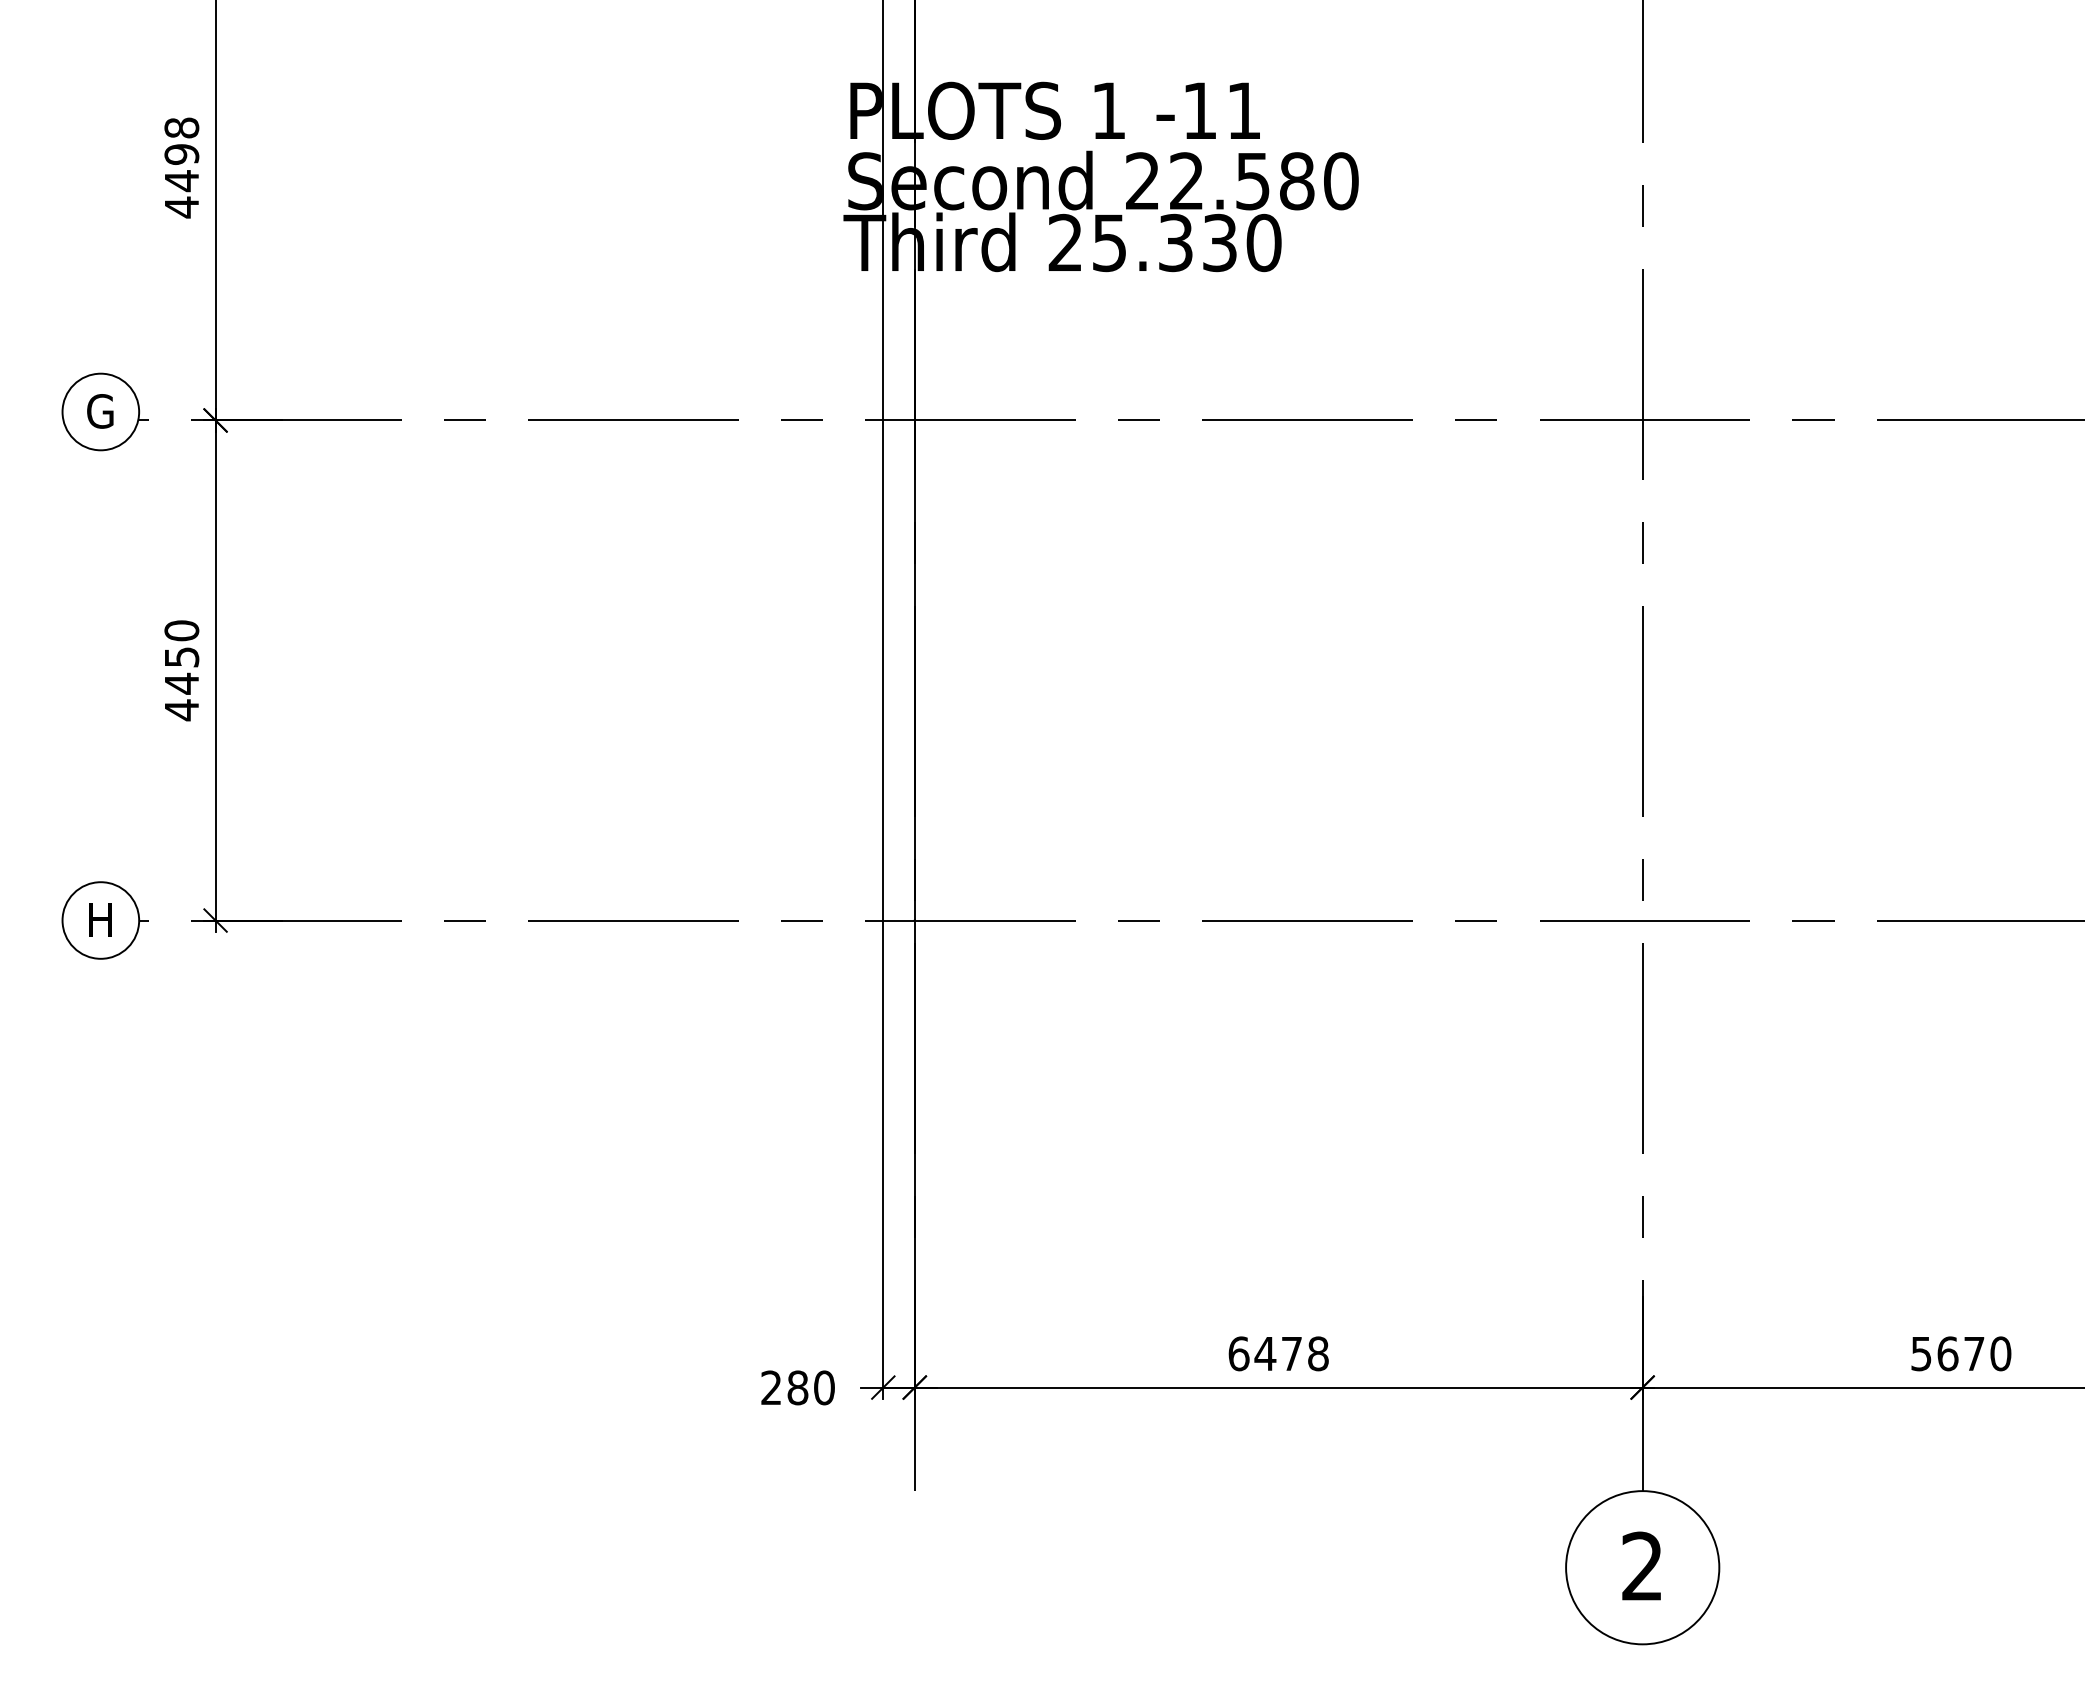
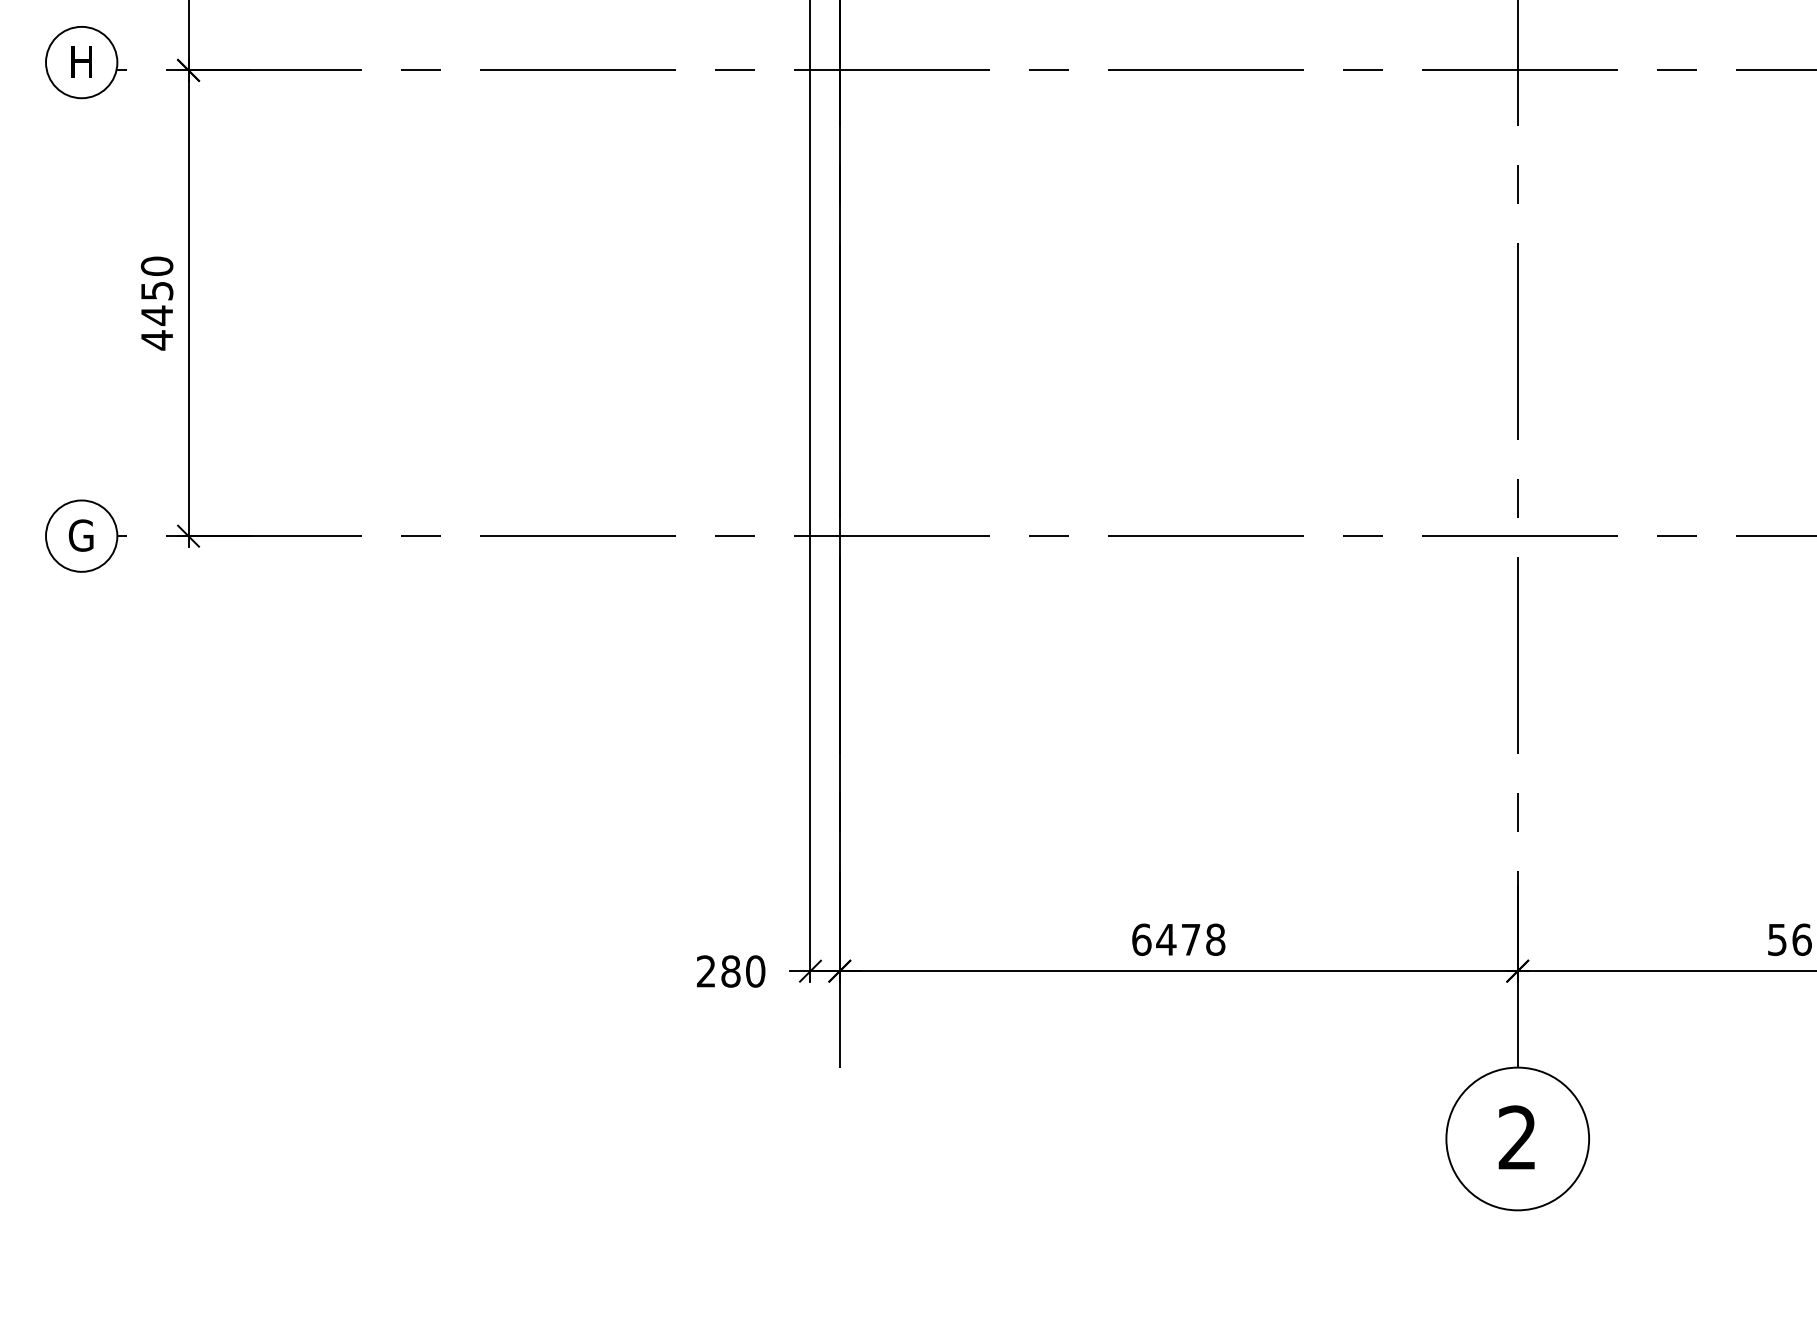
text: (100, 411) -> (81, 62), G -> H
text: (100, 919) -> (81, 535), H -> G

